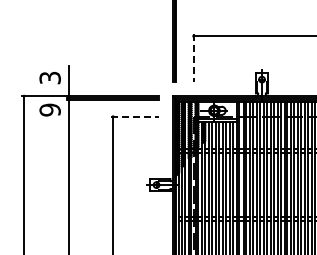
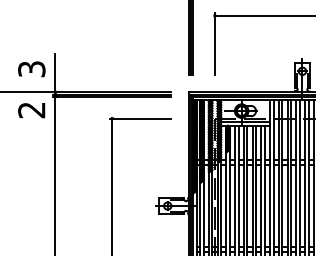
line: (193, 58) -> (214, 44), dashed -> solid
text: (49, 109) -> (30, 109), 9 -> 2
line: (135, 116) -> (140, 118), dashed -> solid

